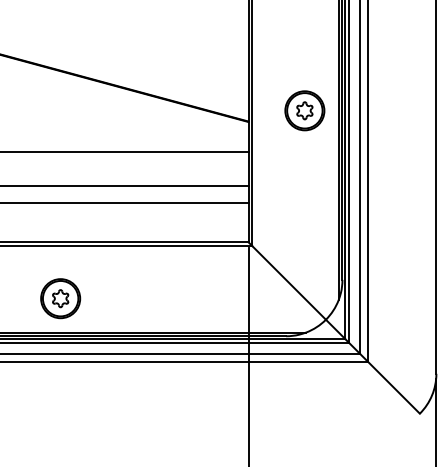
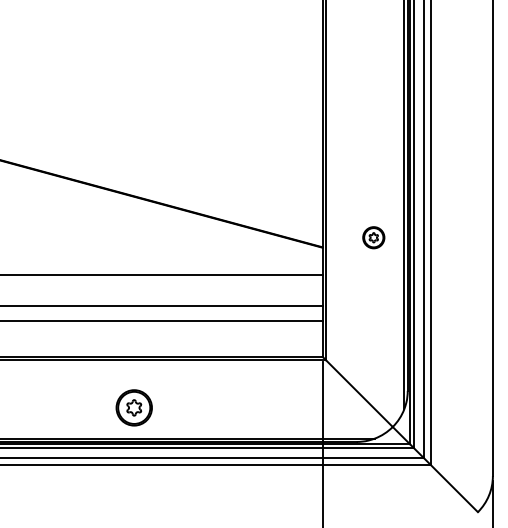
part: (304, 110) -> (373, 237), size x0.6
part: (59, 298) -> (133, 407), moved

